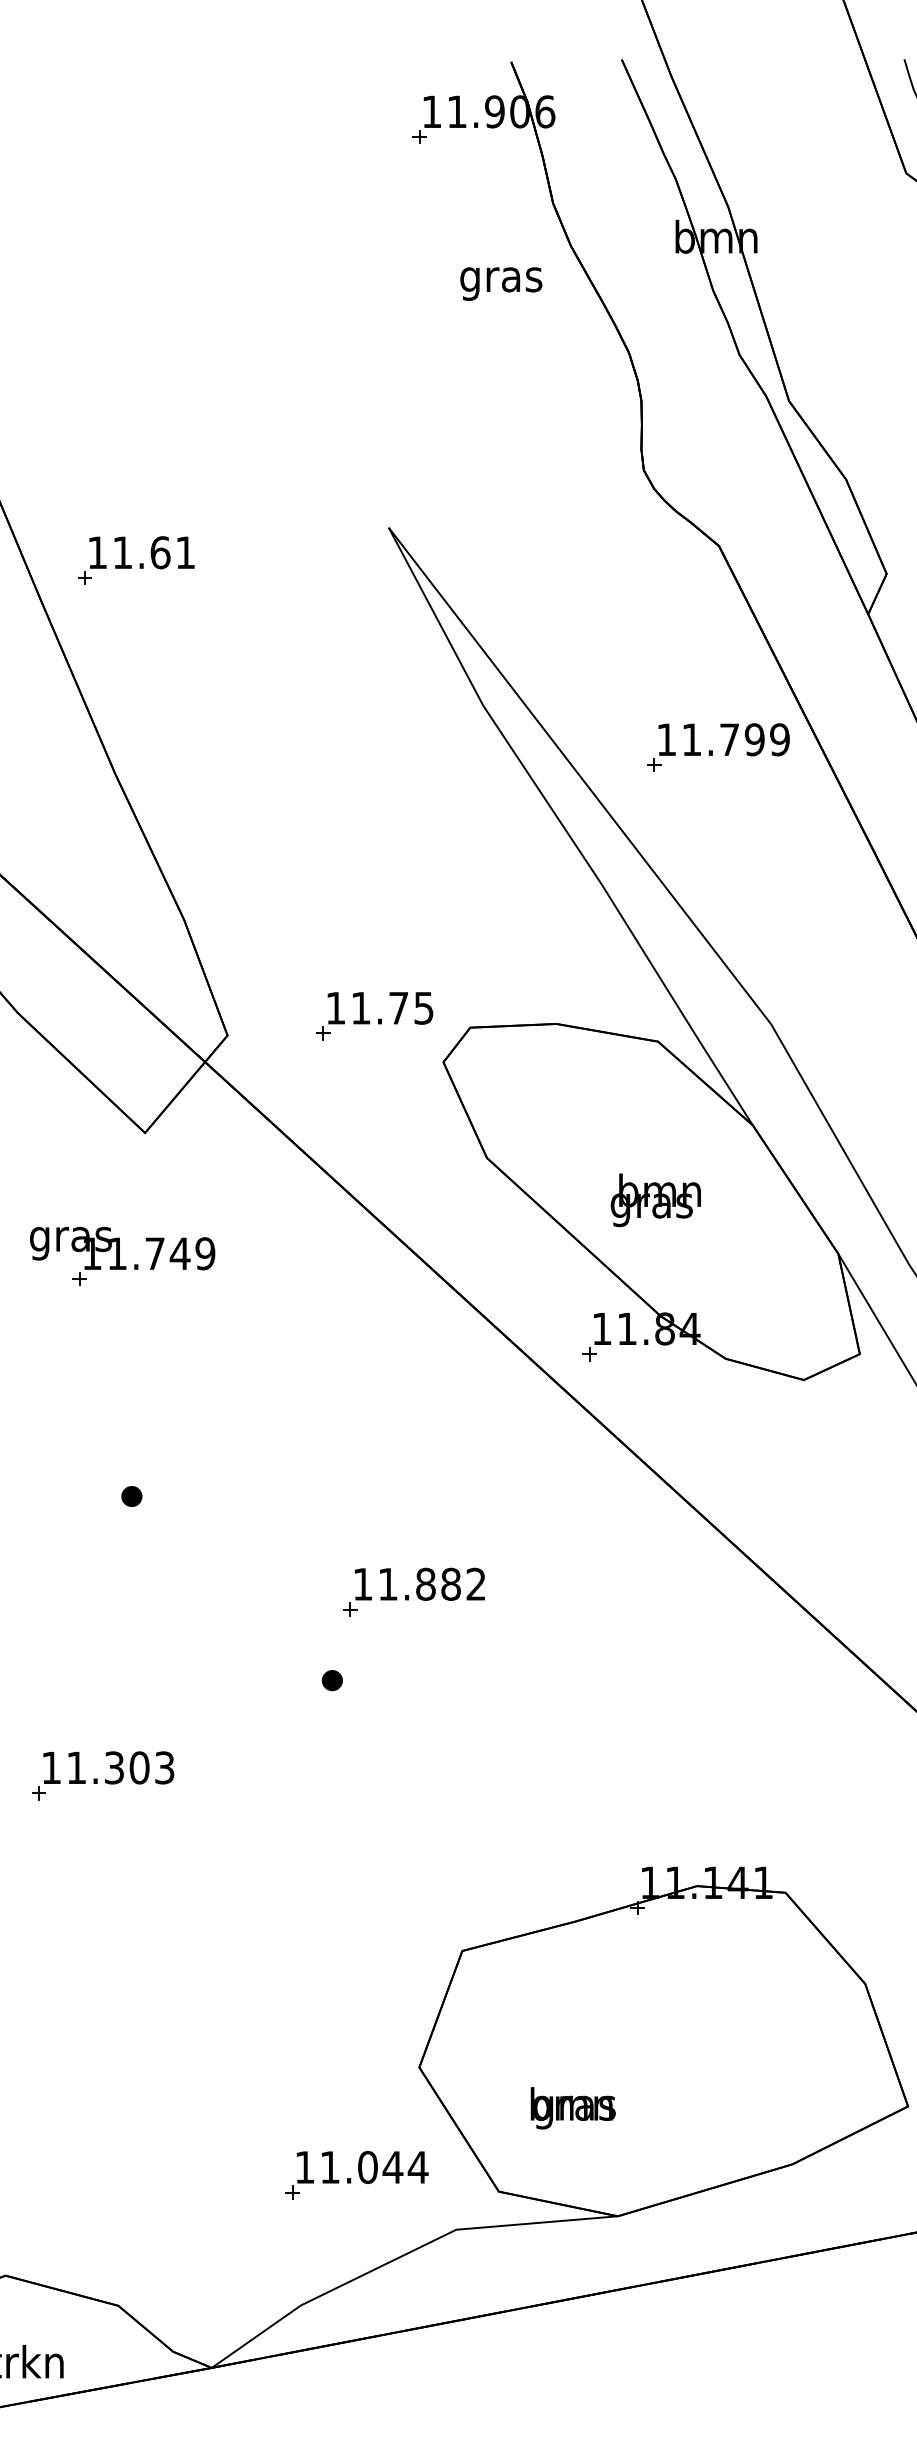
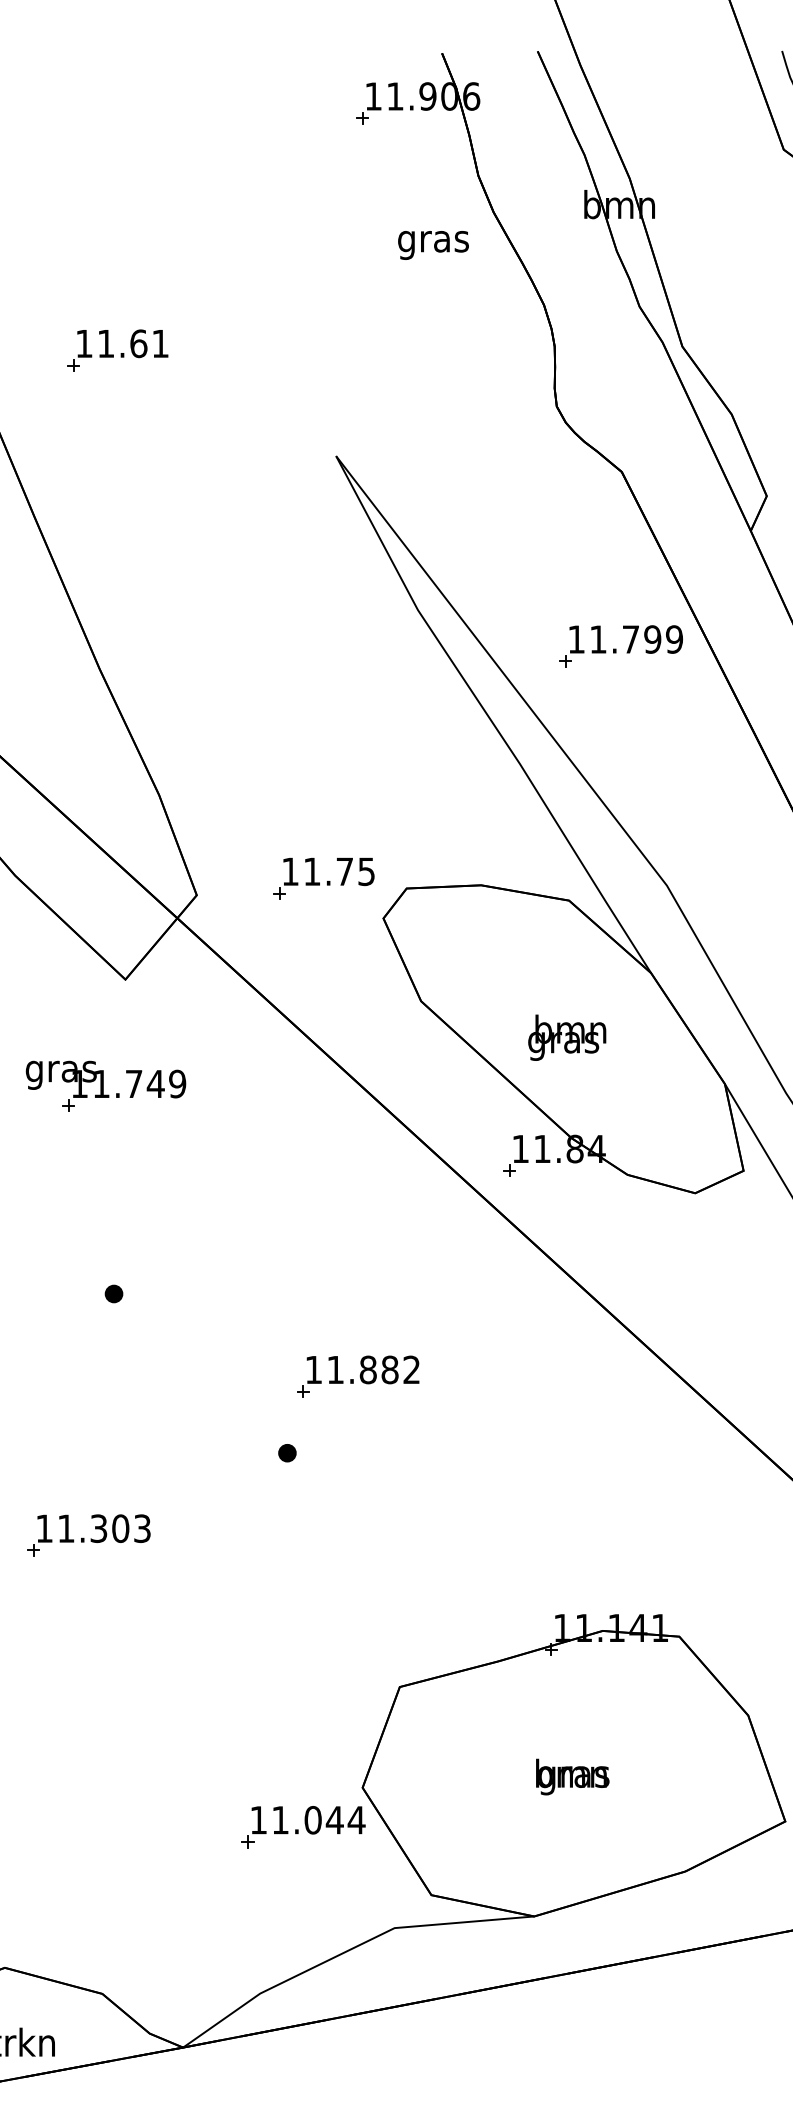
part: (135, 560) -> (117, 350), moved
text: (572, 2107) -> (572, 1776), moved
part: (356, 2175) -> (303, 1827), moved

